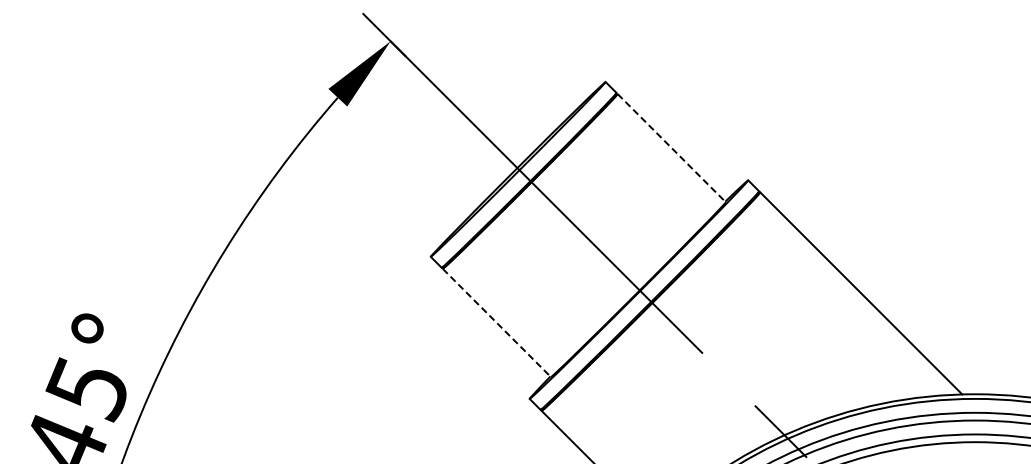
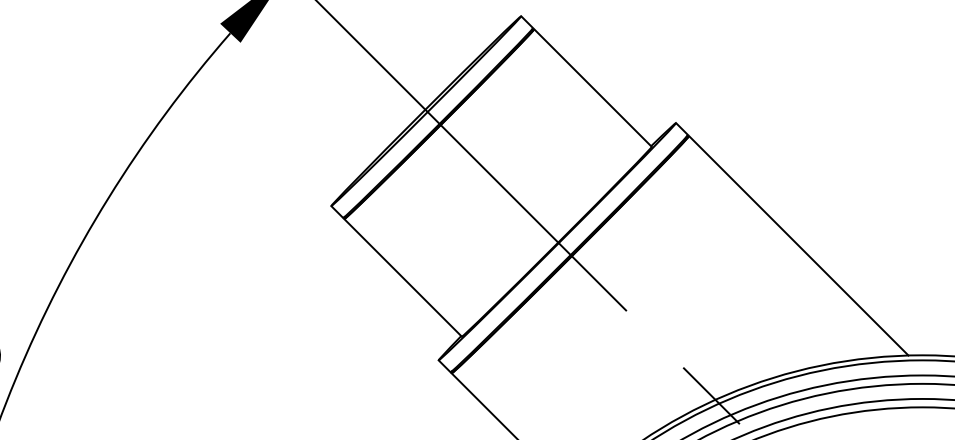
line: (672, 148) -> (593, 88), dashed -> solid
line: (497, 323) -> (403, 278), dashed -> solid

